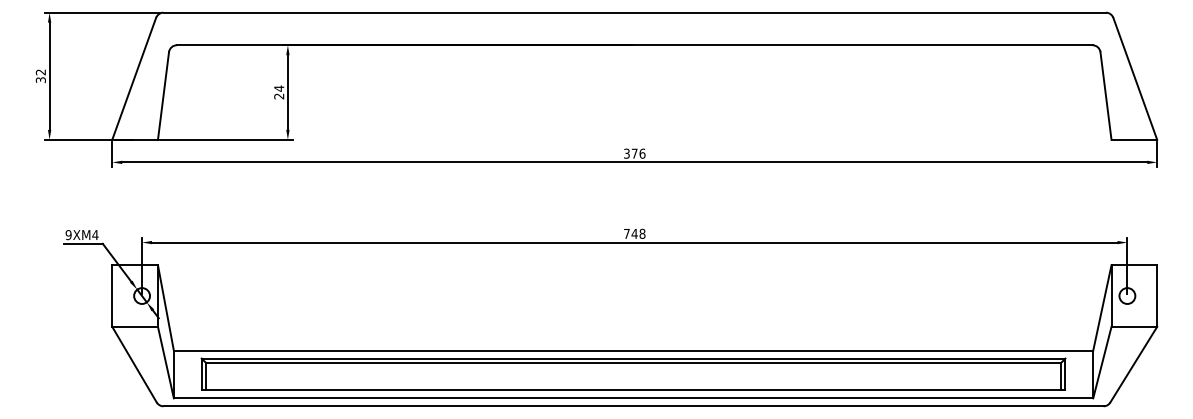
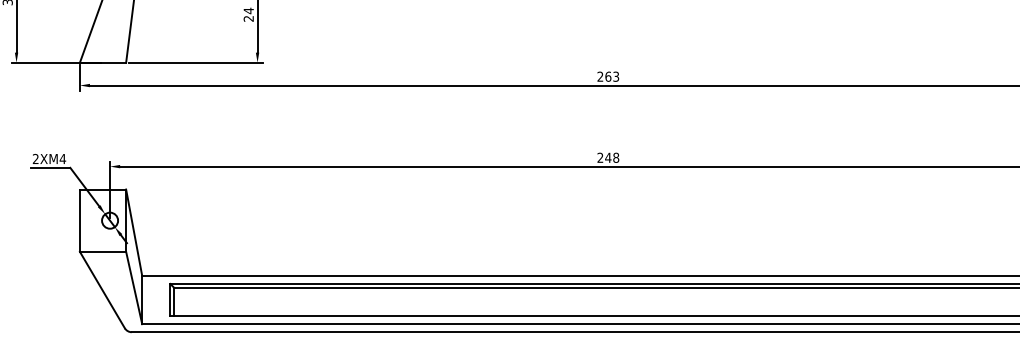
text: (634, 153) -> (608, 76), 376 -> 263
text: (626, 233) -> (600, 157), 748 -> 248
text: (68, 235) -> (35, 159), 9XM4 -> 2XM4

